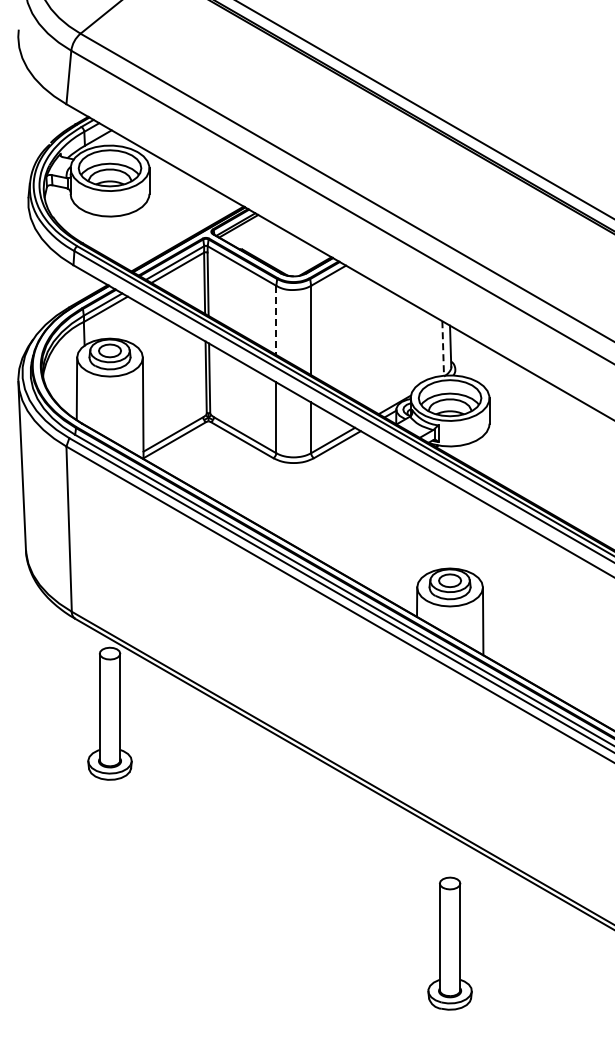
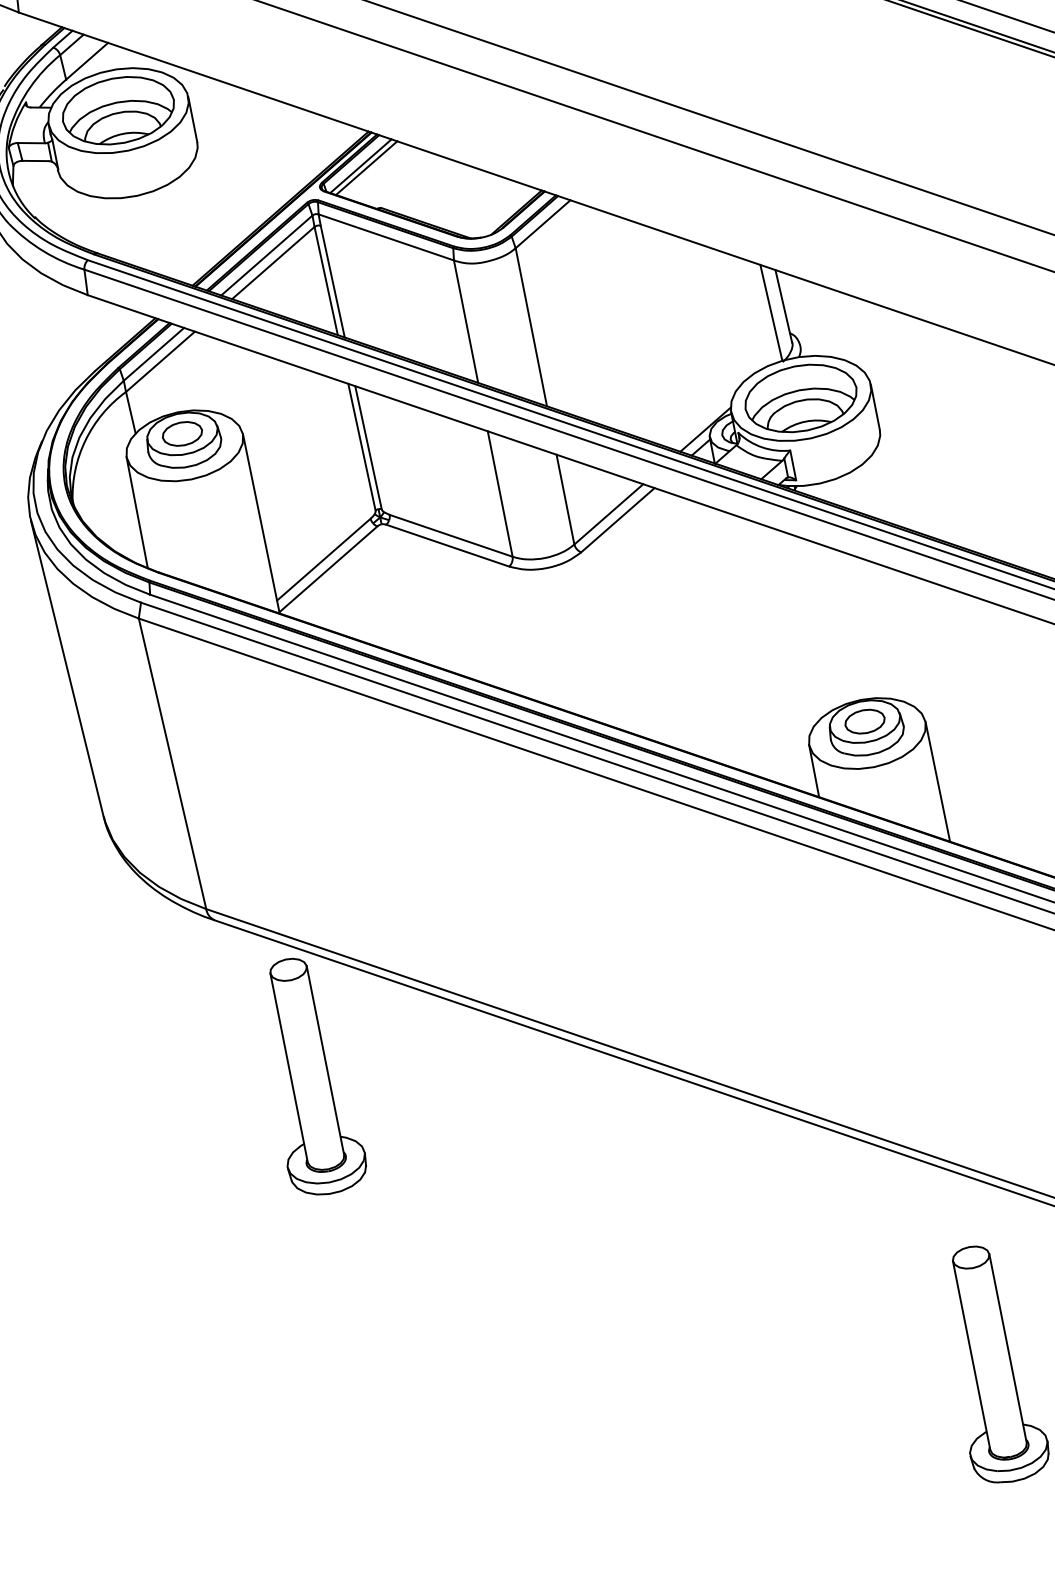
line: (276, 320) -> (466, 321), dashed -> solid
line: (443, 348) -> (771, 312), dashed -> solid

